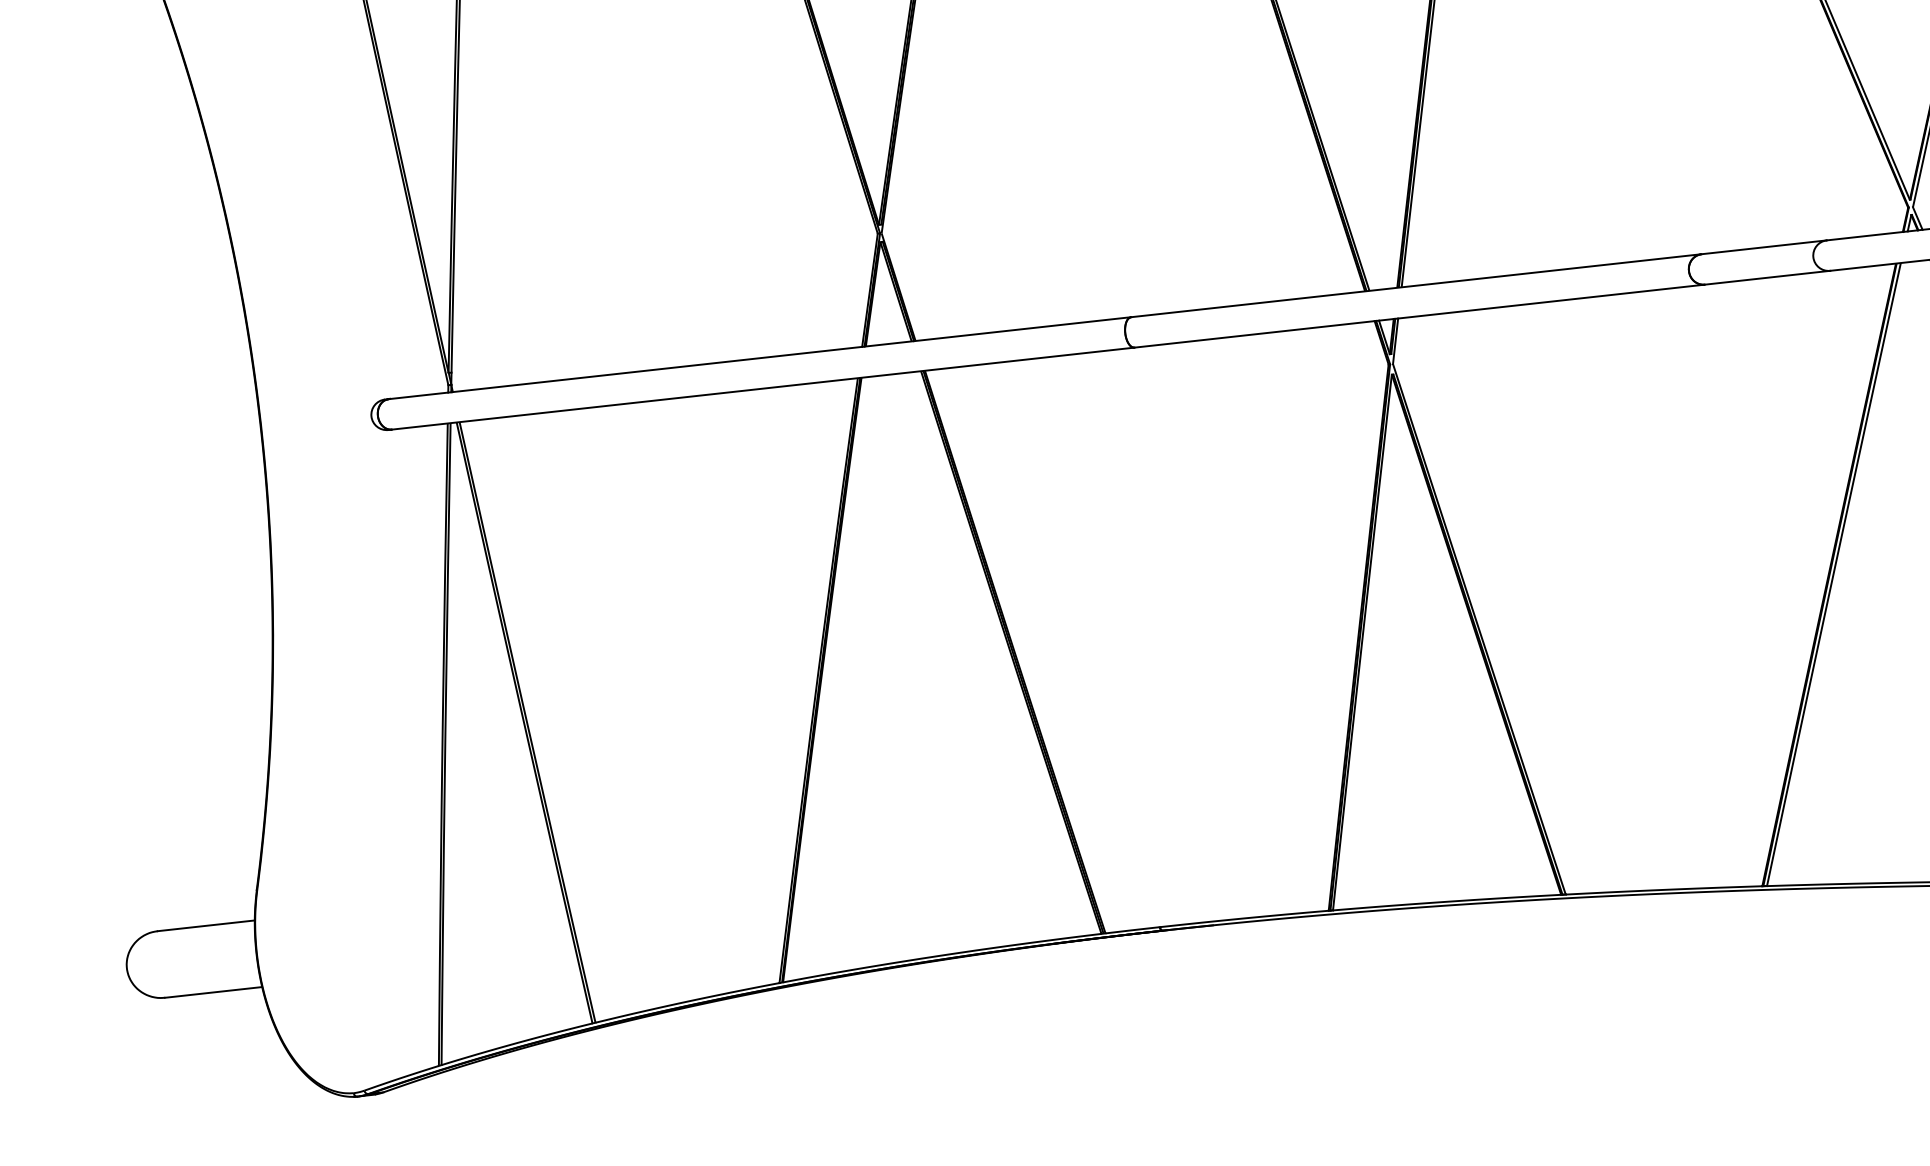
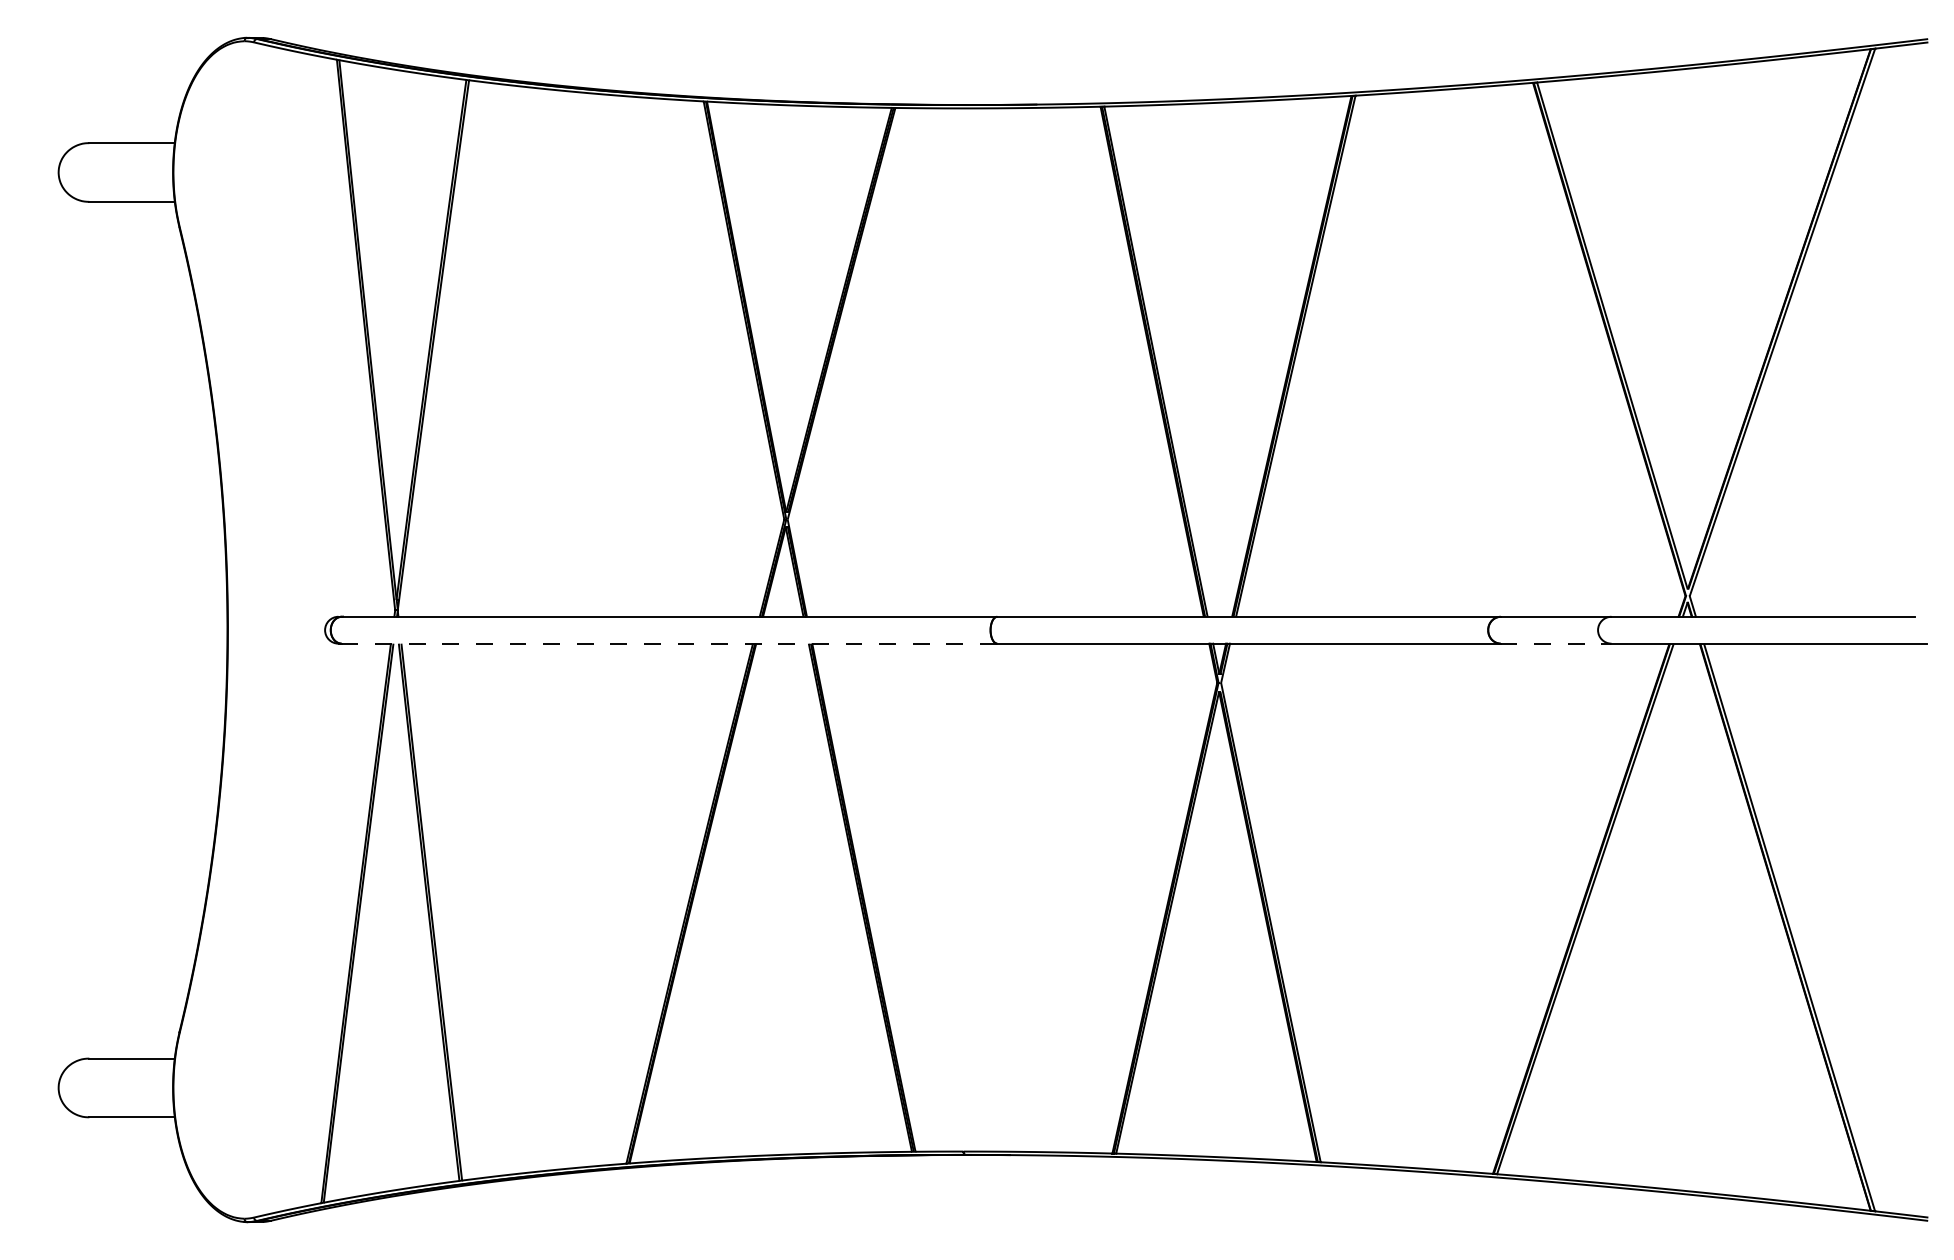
line: (1767, 277) -> (1556, 643), solid -> dashed
line: (763, 388) -> (669, 643), solid -> dashed

